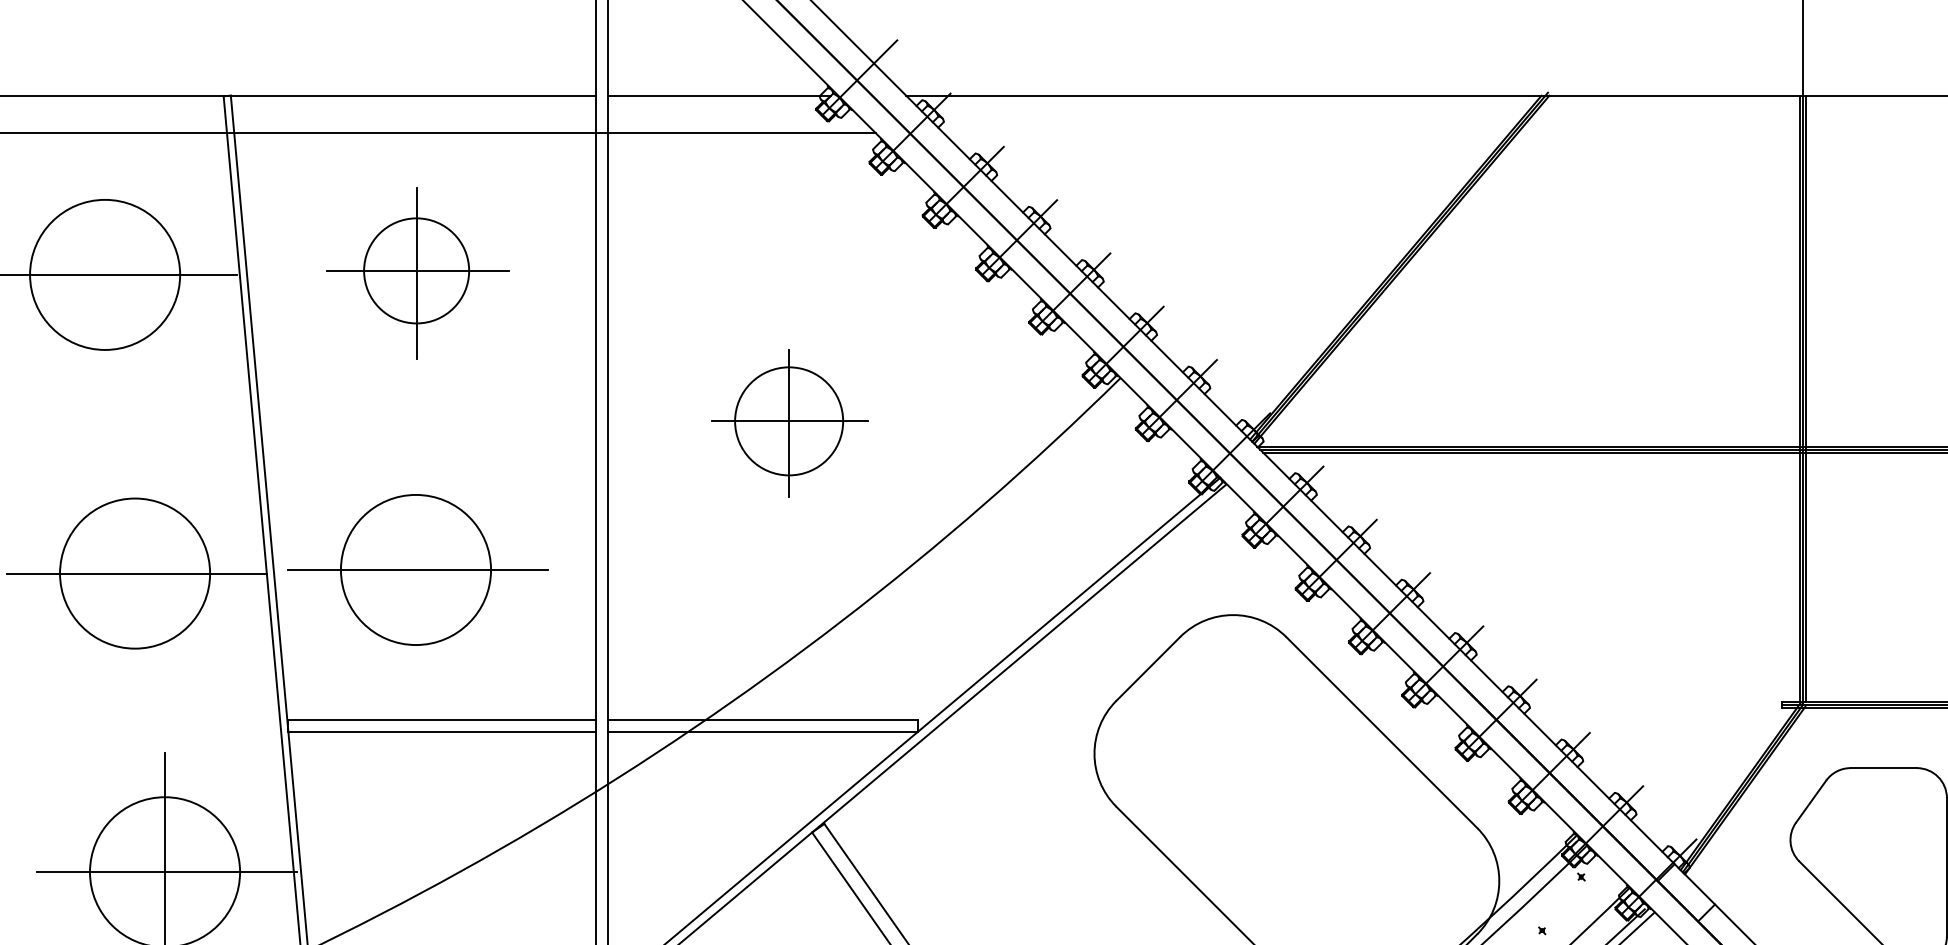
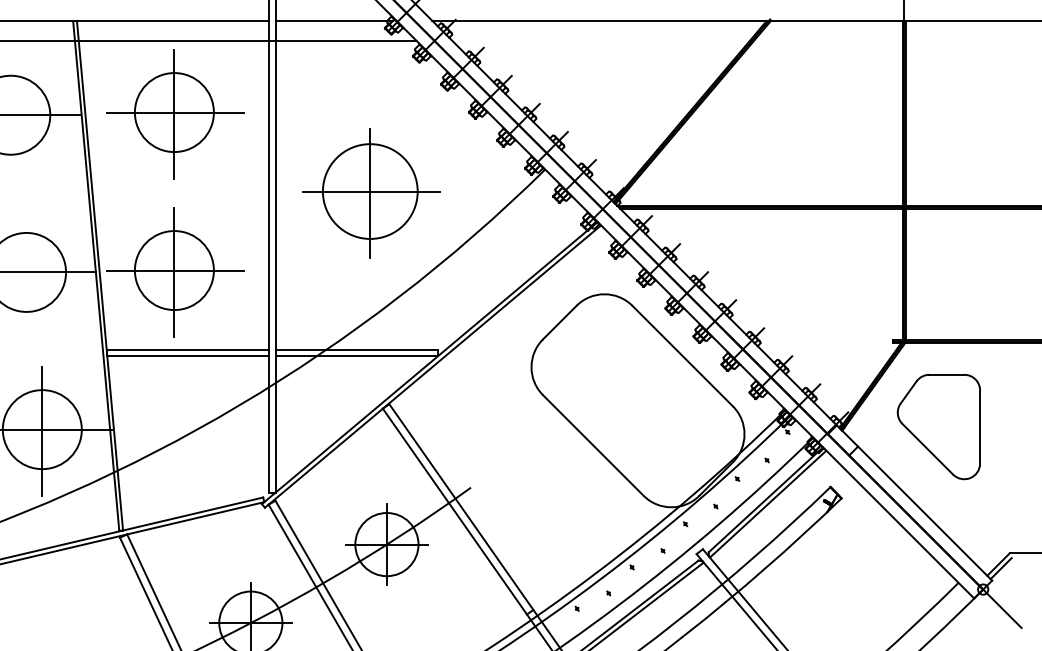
part: (418, 273) -> (175, 114), size x1.43
part: (790, 423) -> (371, 193), size x1.67
line: (416, 571) -> (174, 271), added

